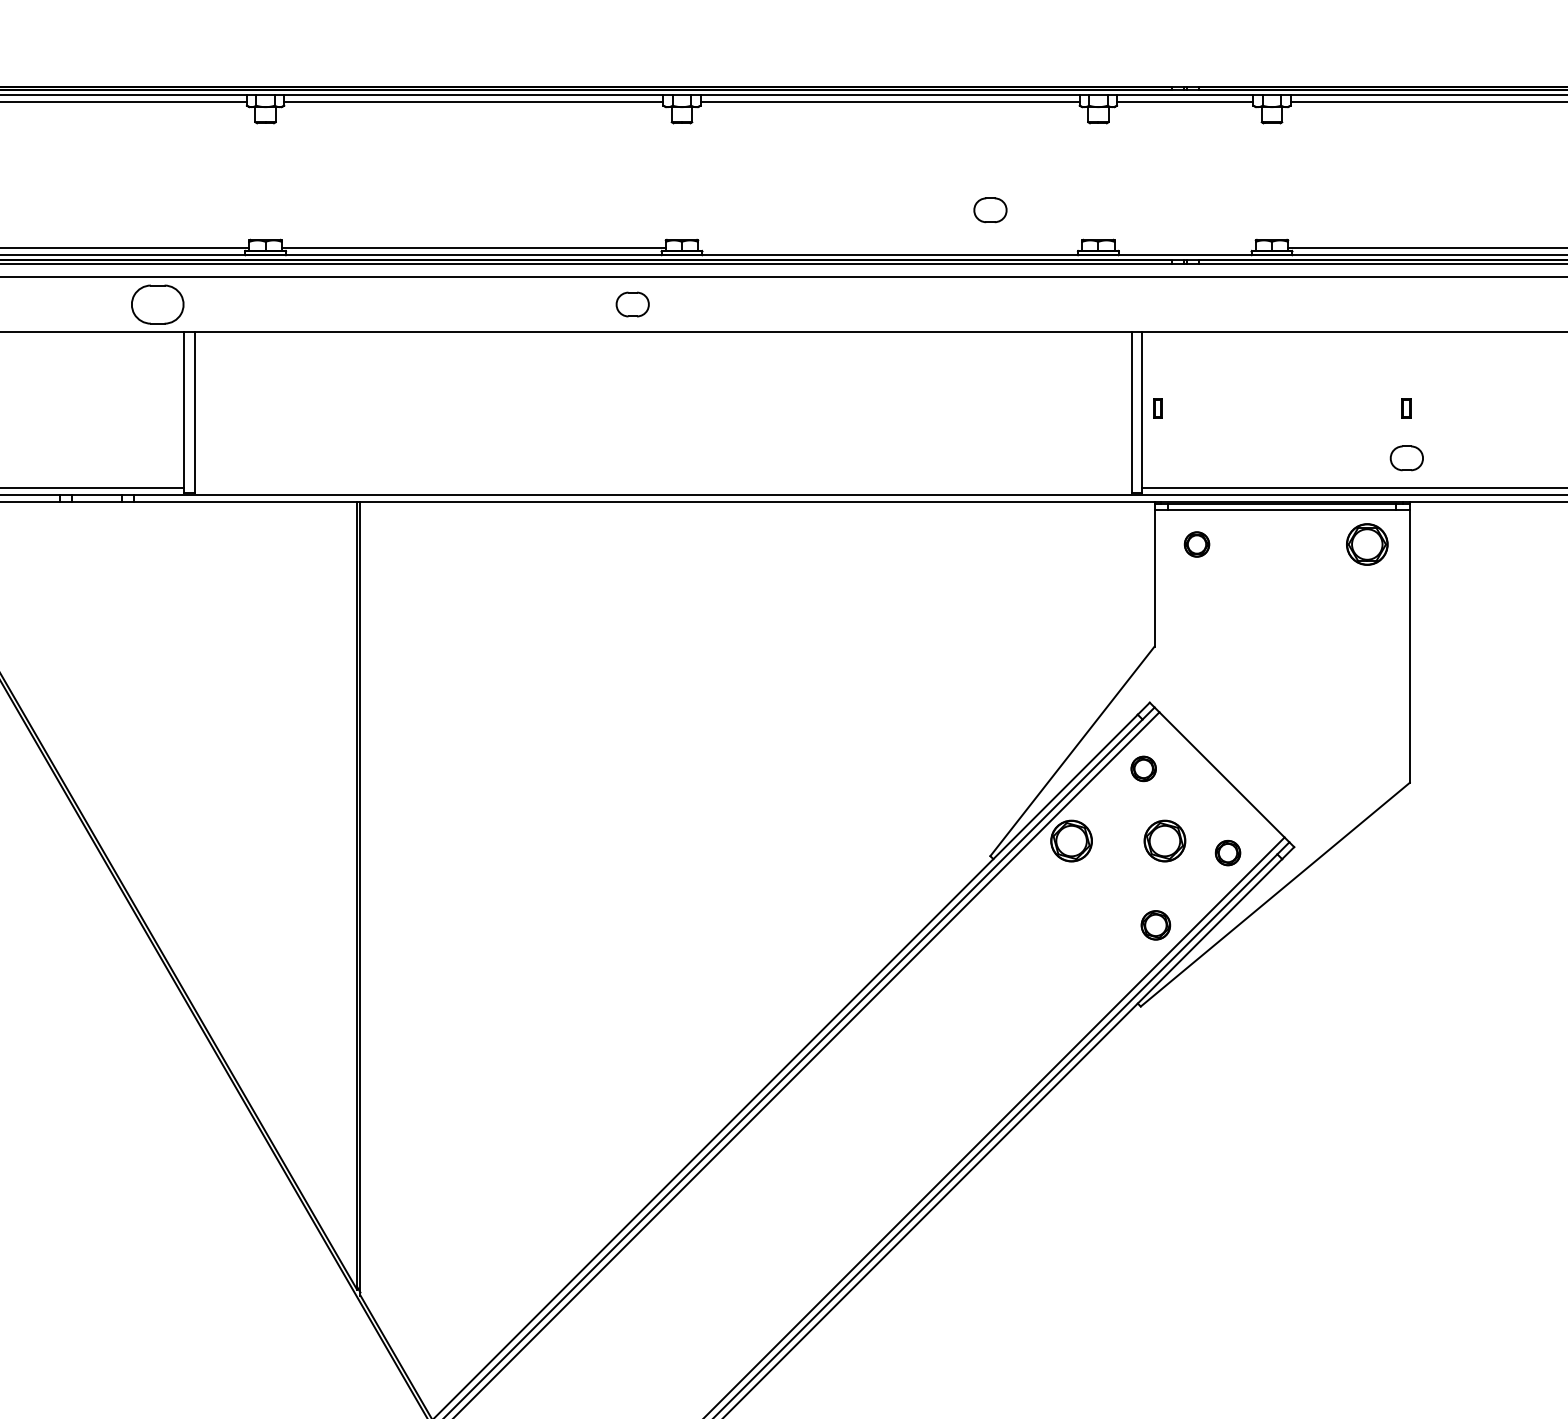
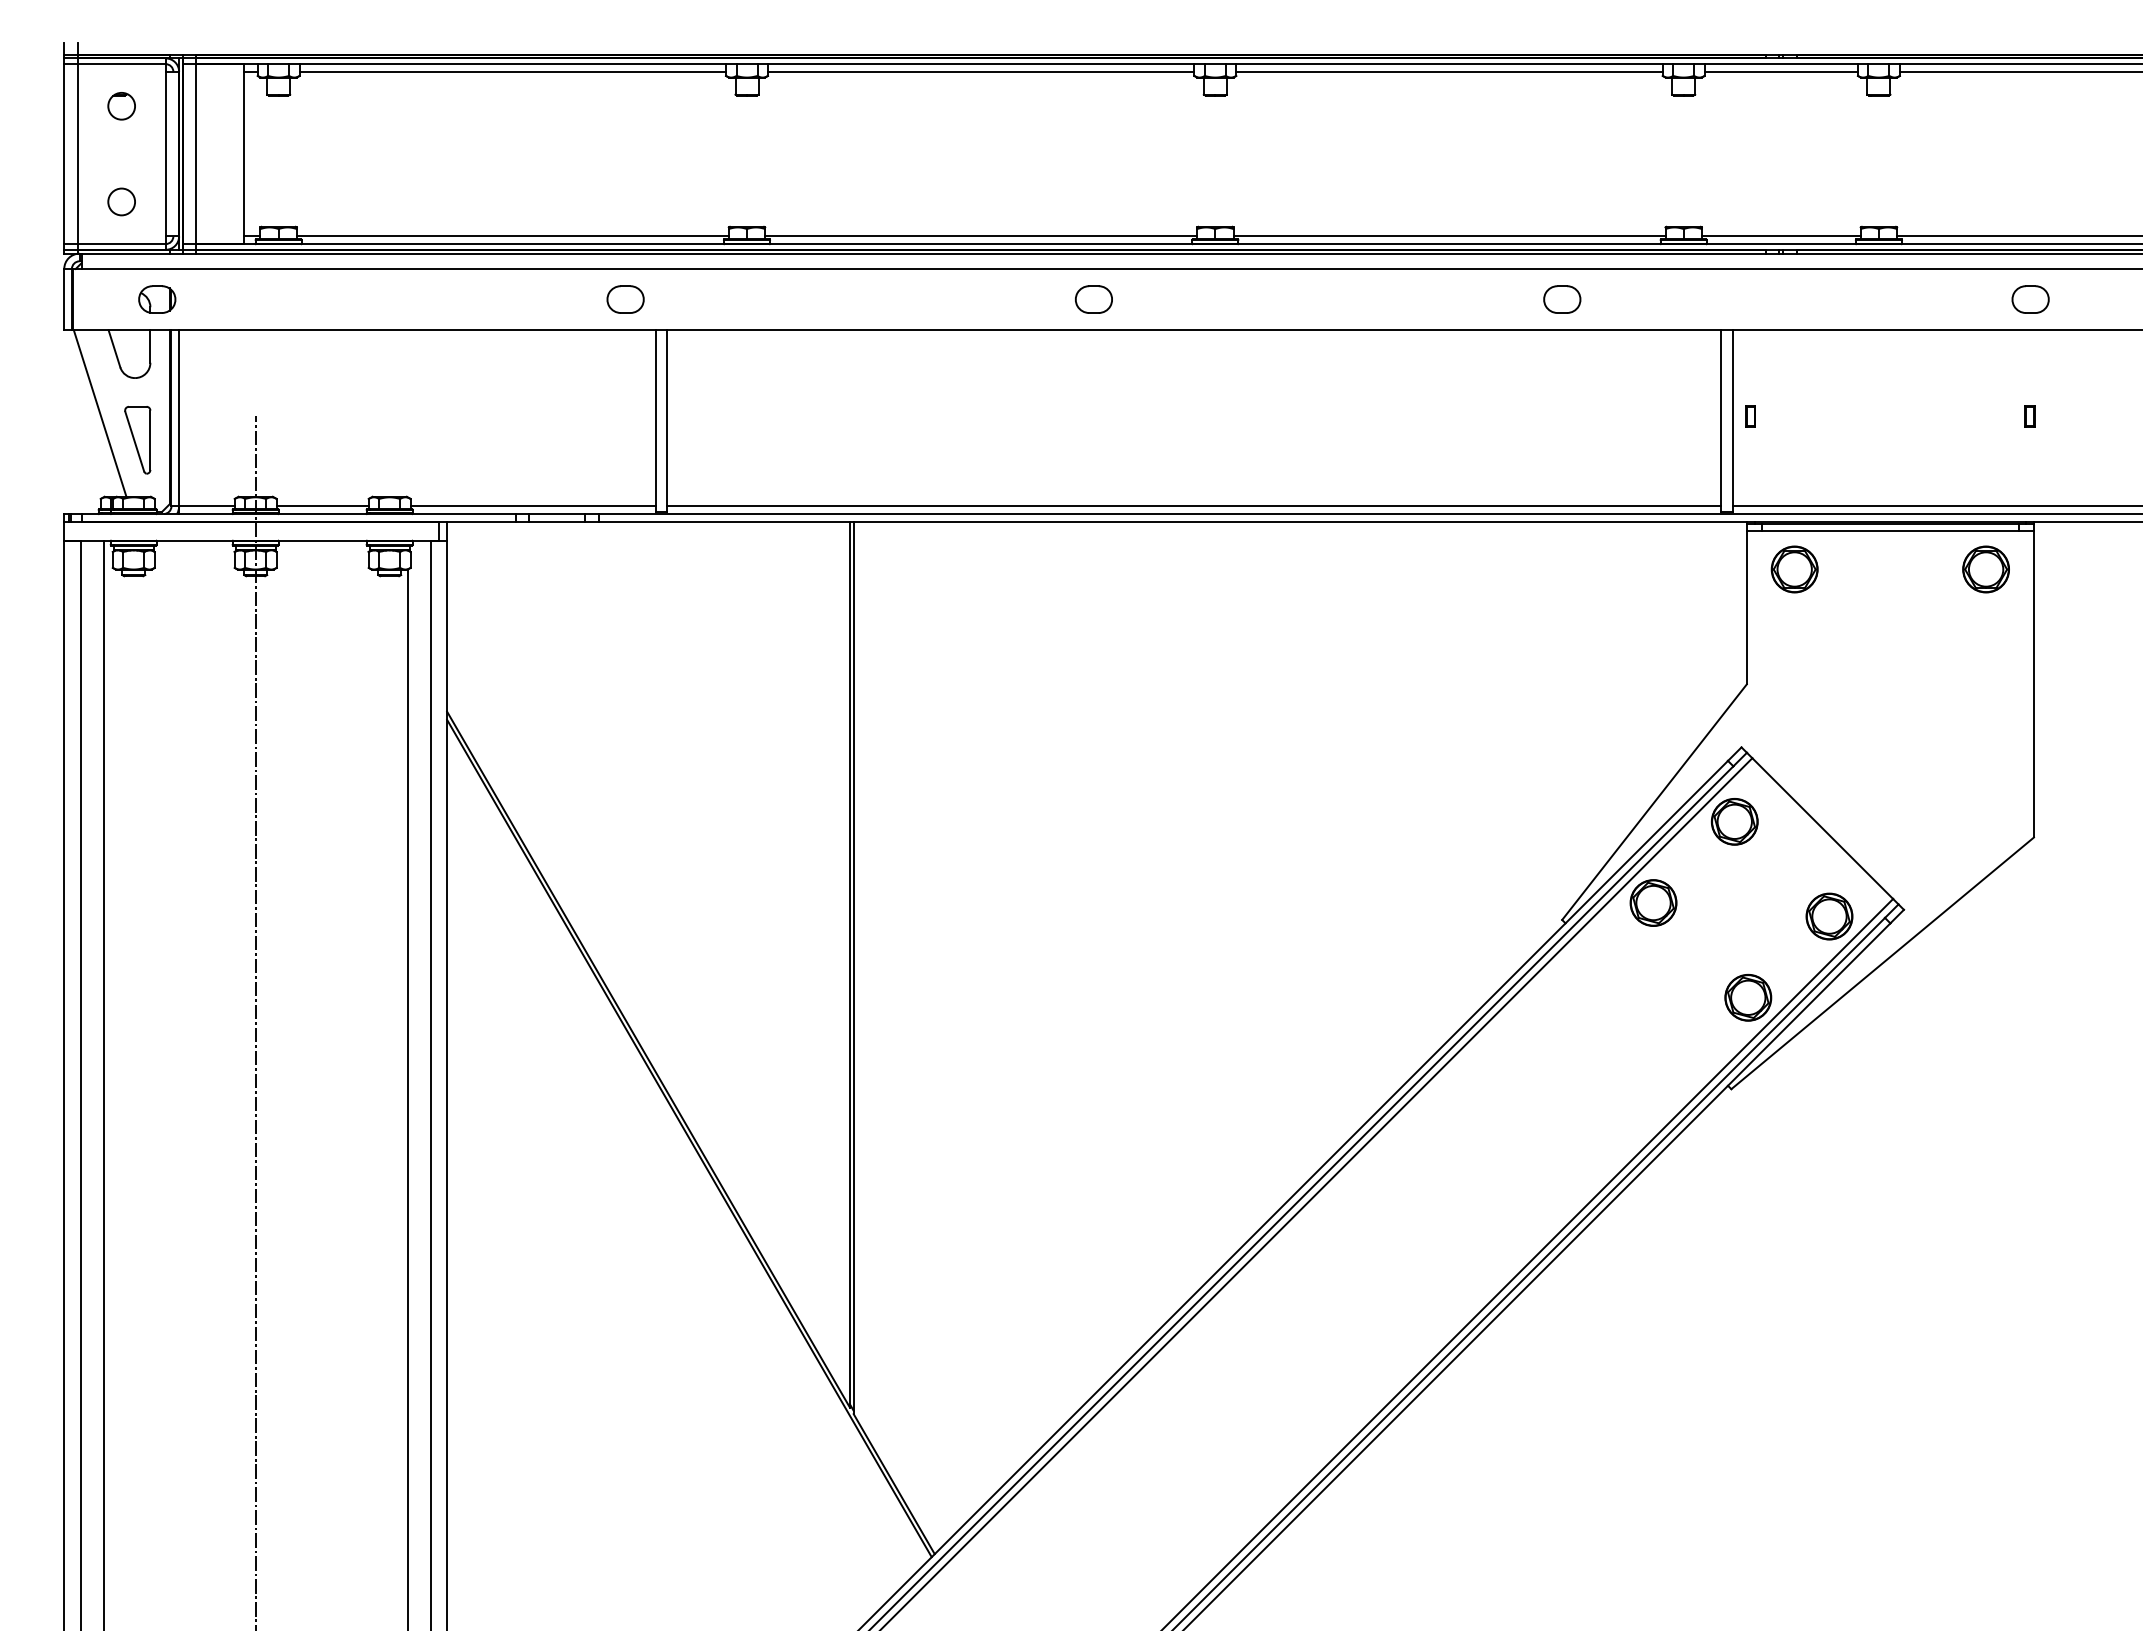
part: (990, 210) -> (1562, 299), moved
line: (890, 248) -> (1449, 236), added
line: (1184, 248) -> (1780, 236), added
part: (157, 304) -> (625, 299), size x0.62
part: (632, 304) -> (1093, 299), moved
part: (1406, 458) -> (2030, 299), moved
line: (663, 488) -> (1194, 506), added
part: (1196, 544) -> (1794, 569), size x1.67
part: (1143, 768) -> (1734, 821), size x1.67
part: (1164, 840) -> (1758, 902), removed
part: (1228, 853) -> (1829, 916), size x1.67
part: (1156, 925) -> (1748, 997), size x1.43

